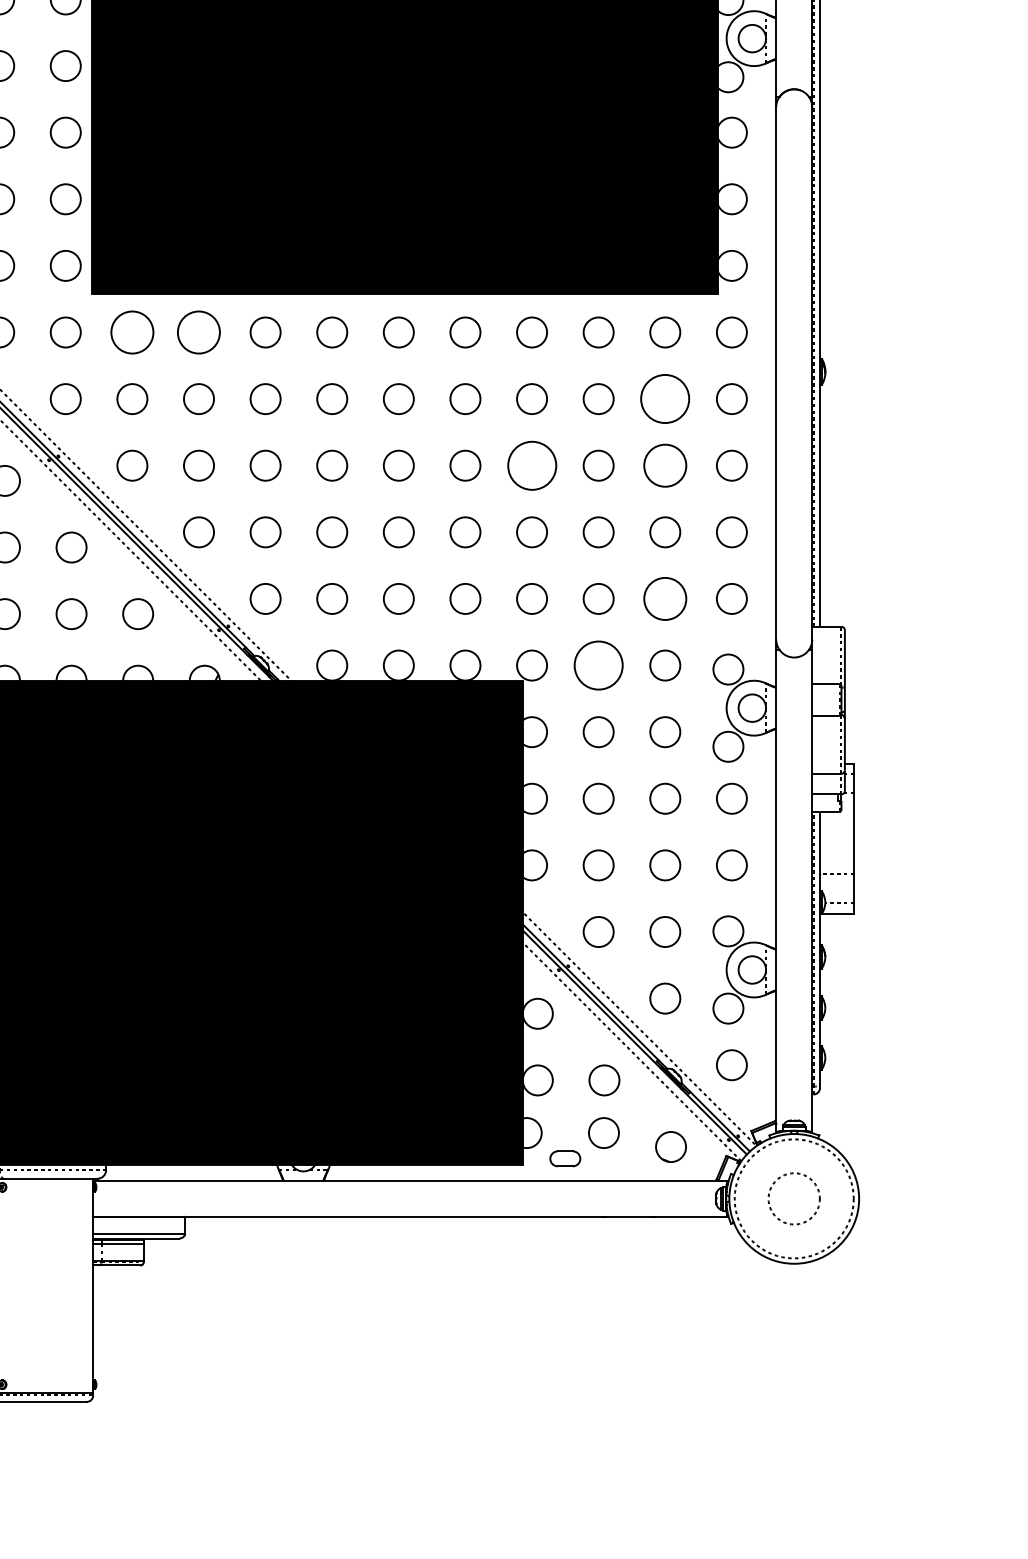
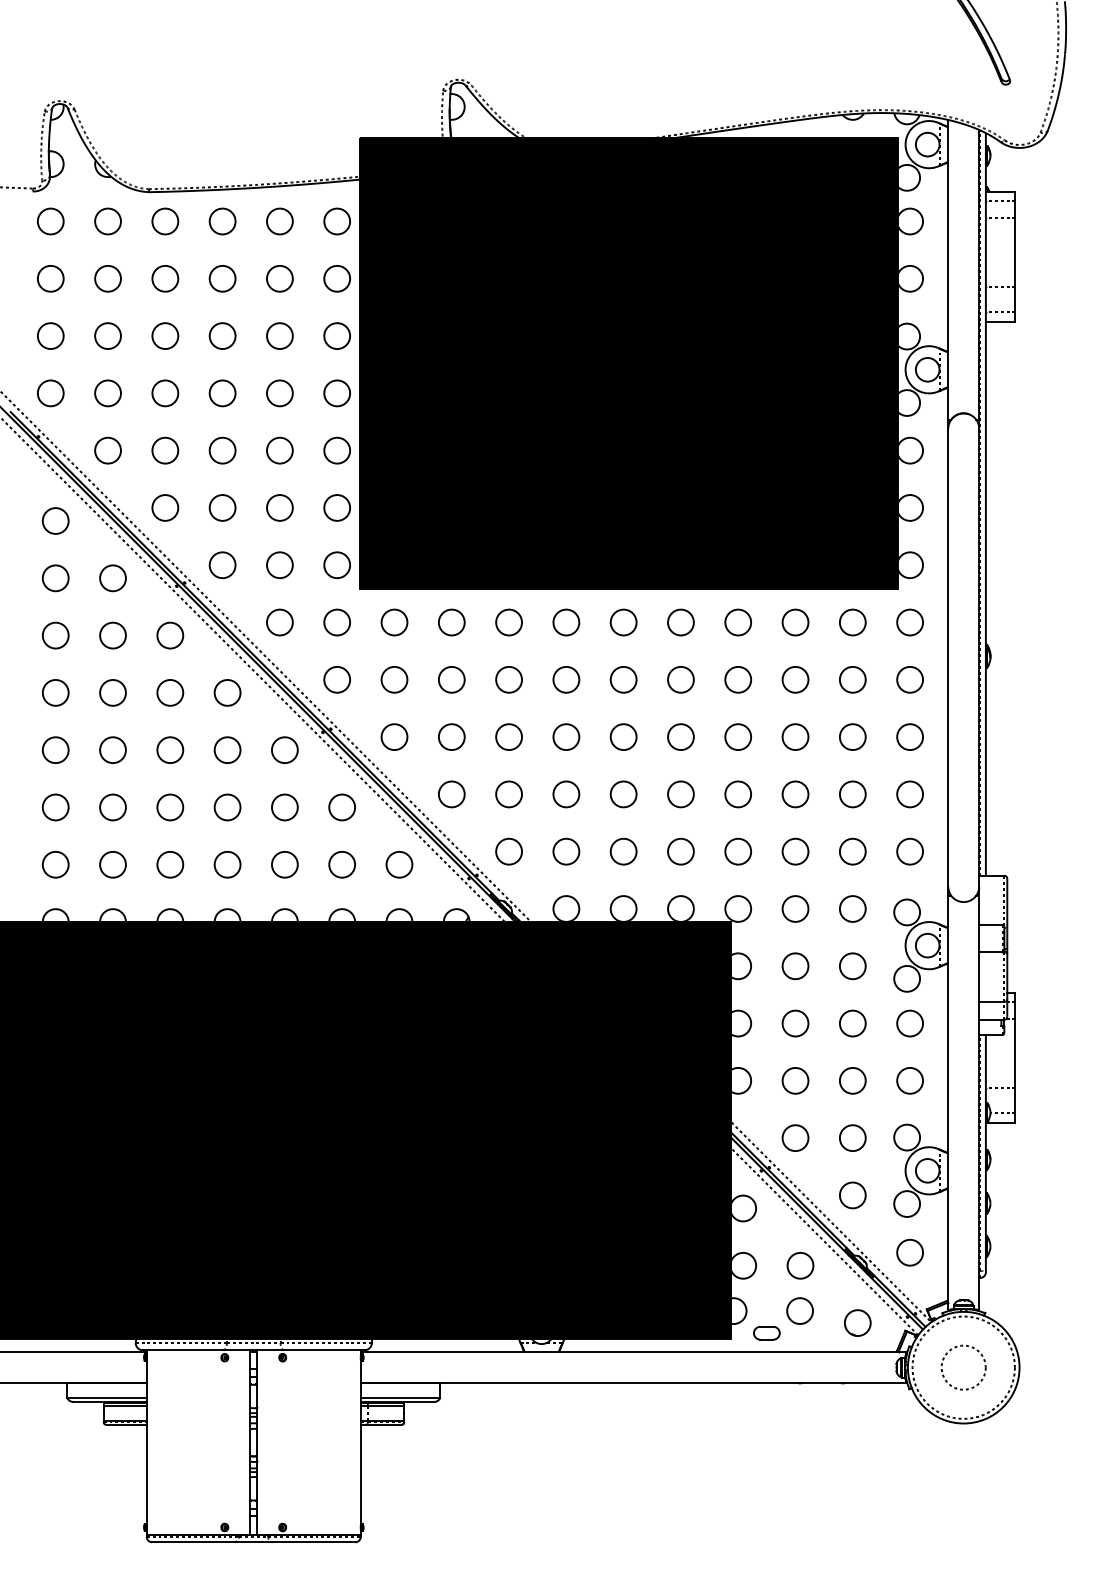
circle: (132, 332) -> (394, 622), size x0.71
circle: (198, 332) -> (451, 622), size x0.71
circle: (664, 398) -> (852, 679), size x0.62
circle: (531, 465) -> (737, 736), size x0.62
circle: (664, 466) -> (852, 737), size x0.71
circle: (664, 598) -> (852, 851), size x0.71
circle: (598, 664) -> (795, 908), size x0.62

